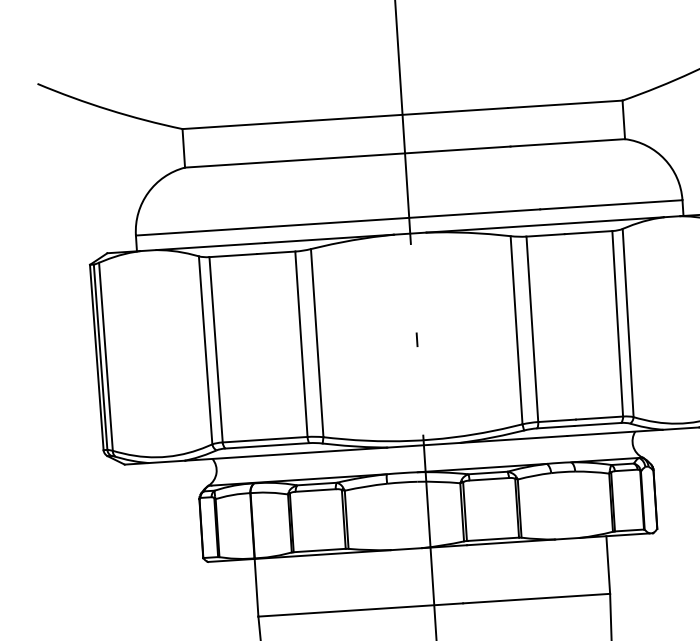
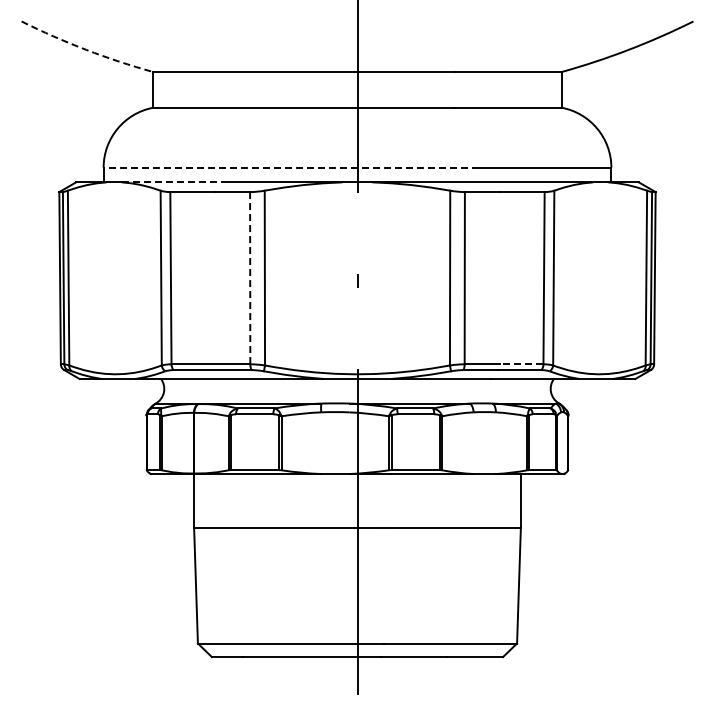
arc: (109, 109) -> (86, 49), solid -> dashed
line: (338, 222) -> (291, 167), solid -> dashed
line: (211, 246) -> (172, 182), solid -> dashed
line: (301, 344) -> (250, 278), solid -> dashed
line: (599, 418) -> (521, 364), solid -> dashed

